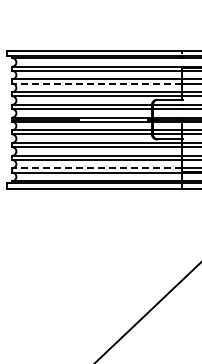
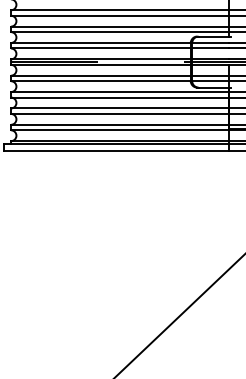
line: (97, 83) -> (120, 15), dashed -> solid
line: (97, 168) -> (120, 124), dashed -> solid

